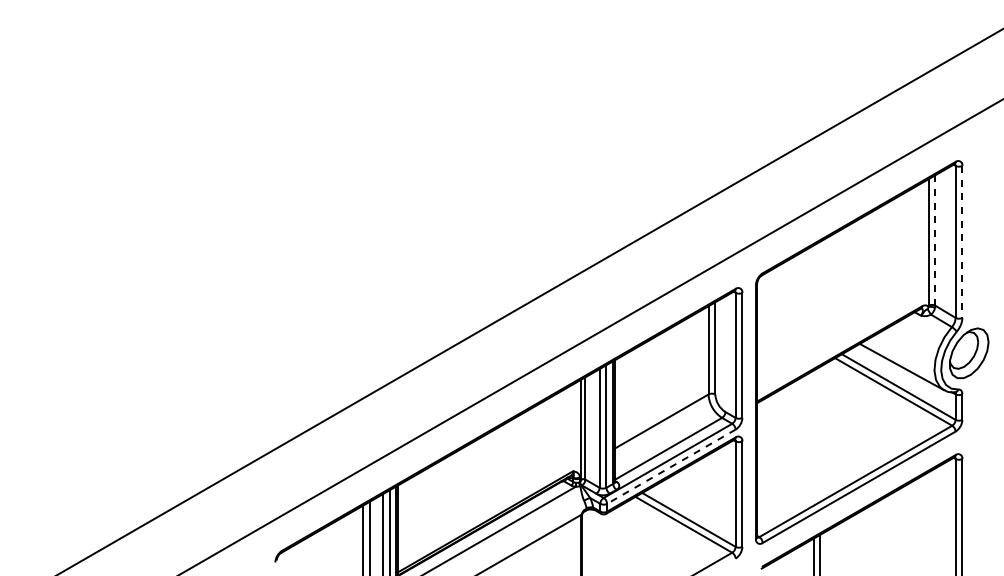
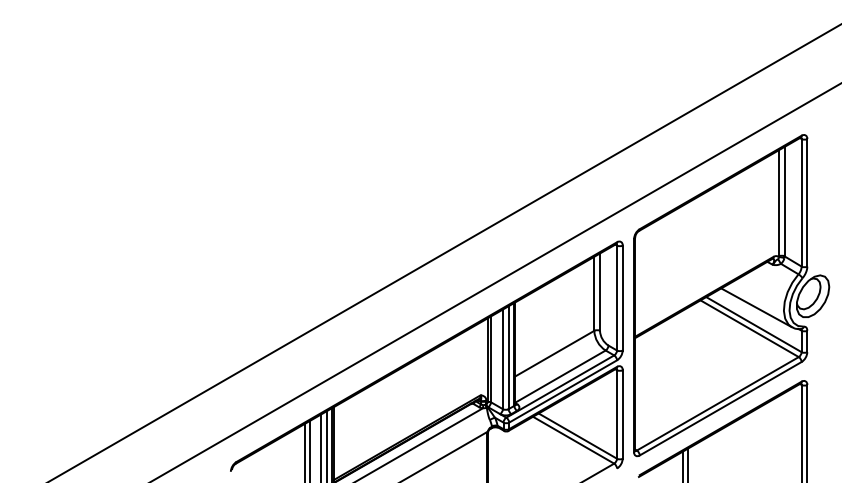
line: (935, 241) -> (784, 202), dashed -> solid
line: (962, 242) -> (807, 203), dashed -> solid
line: (670, 467) -> (562, 392), dashed -> solid

